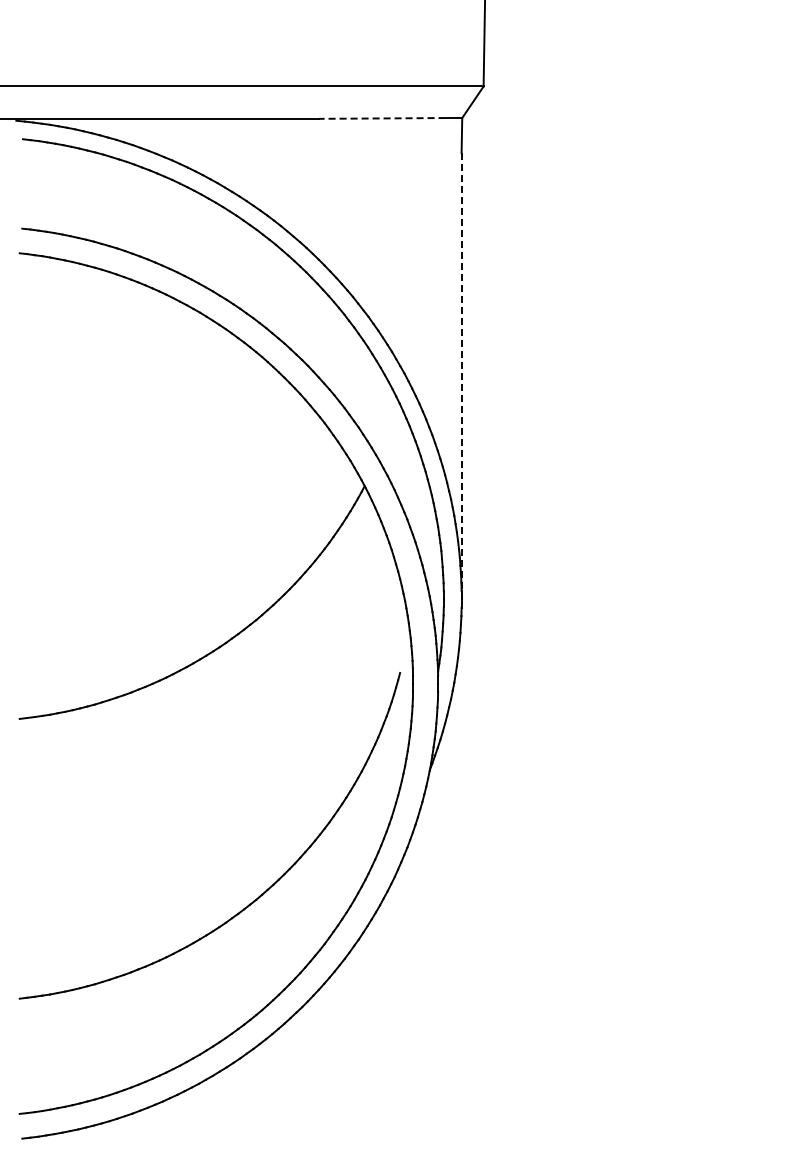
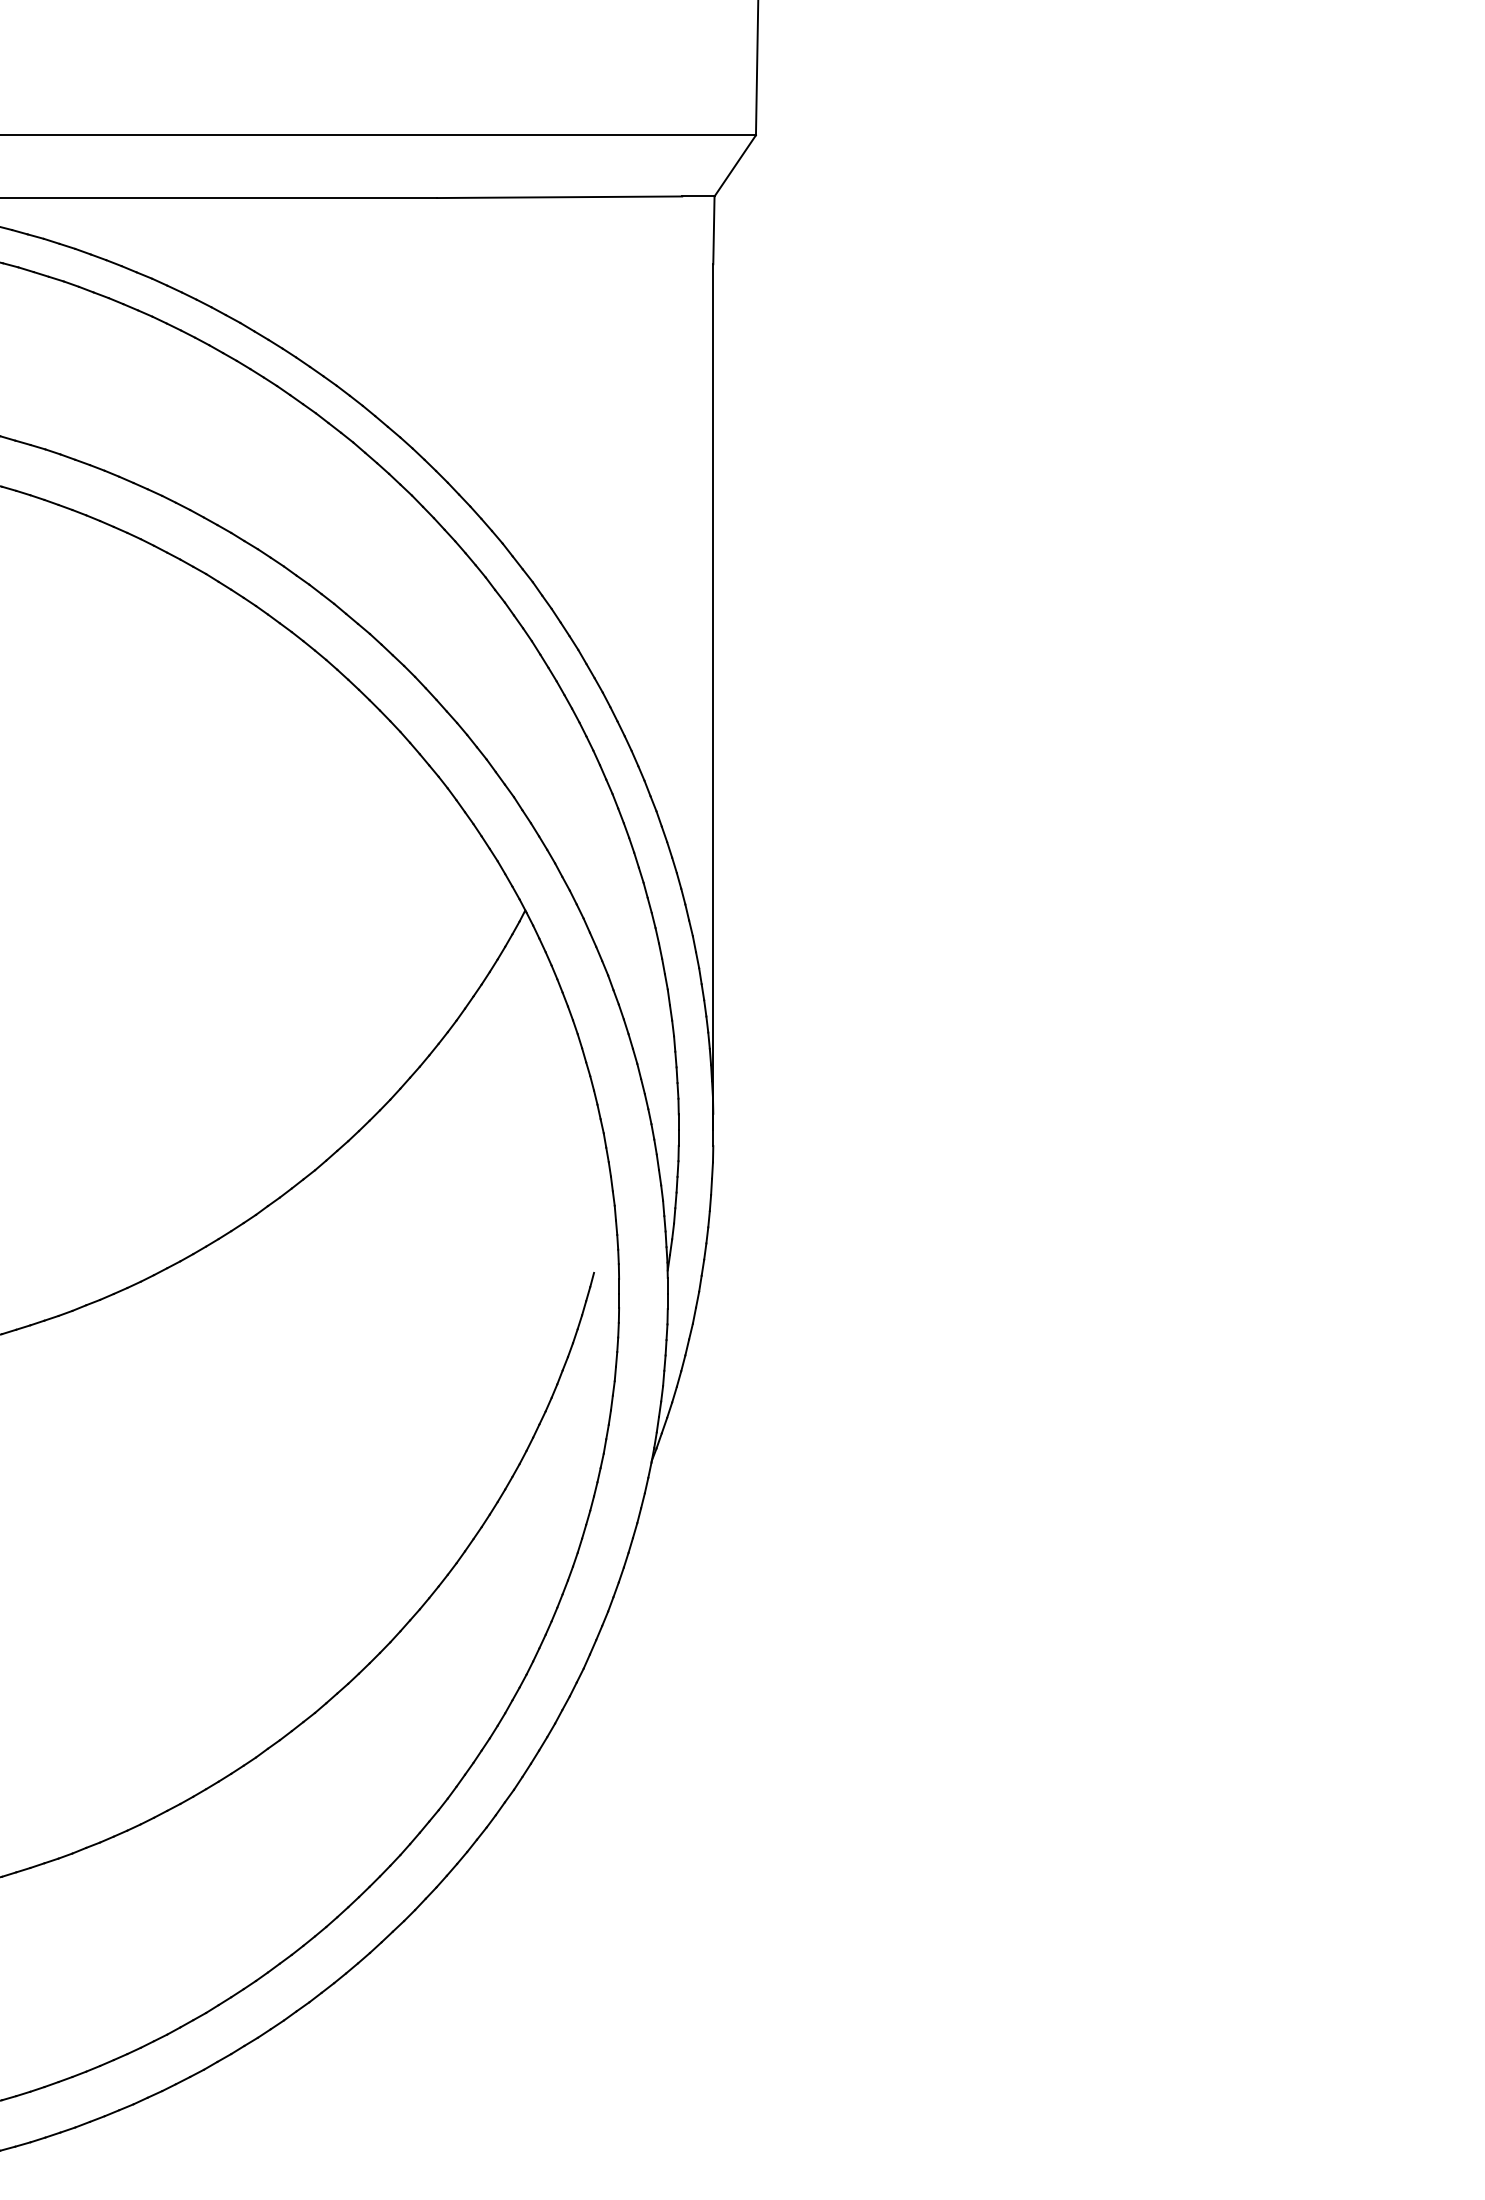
line: (381, 118) -> (557, 197), dashed -> solid
line: (461, 376) -> (713, 697), dashed -> solid

